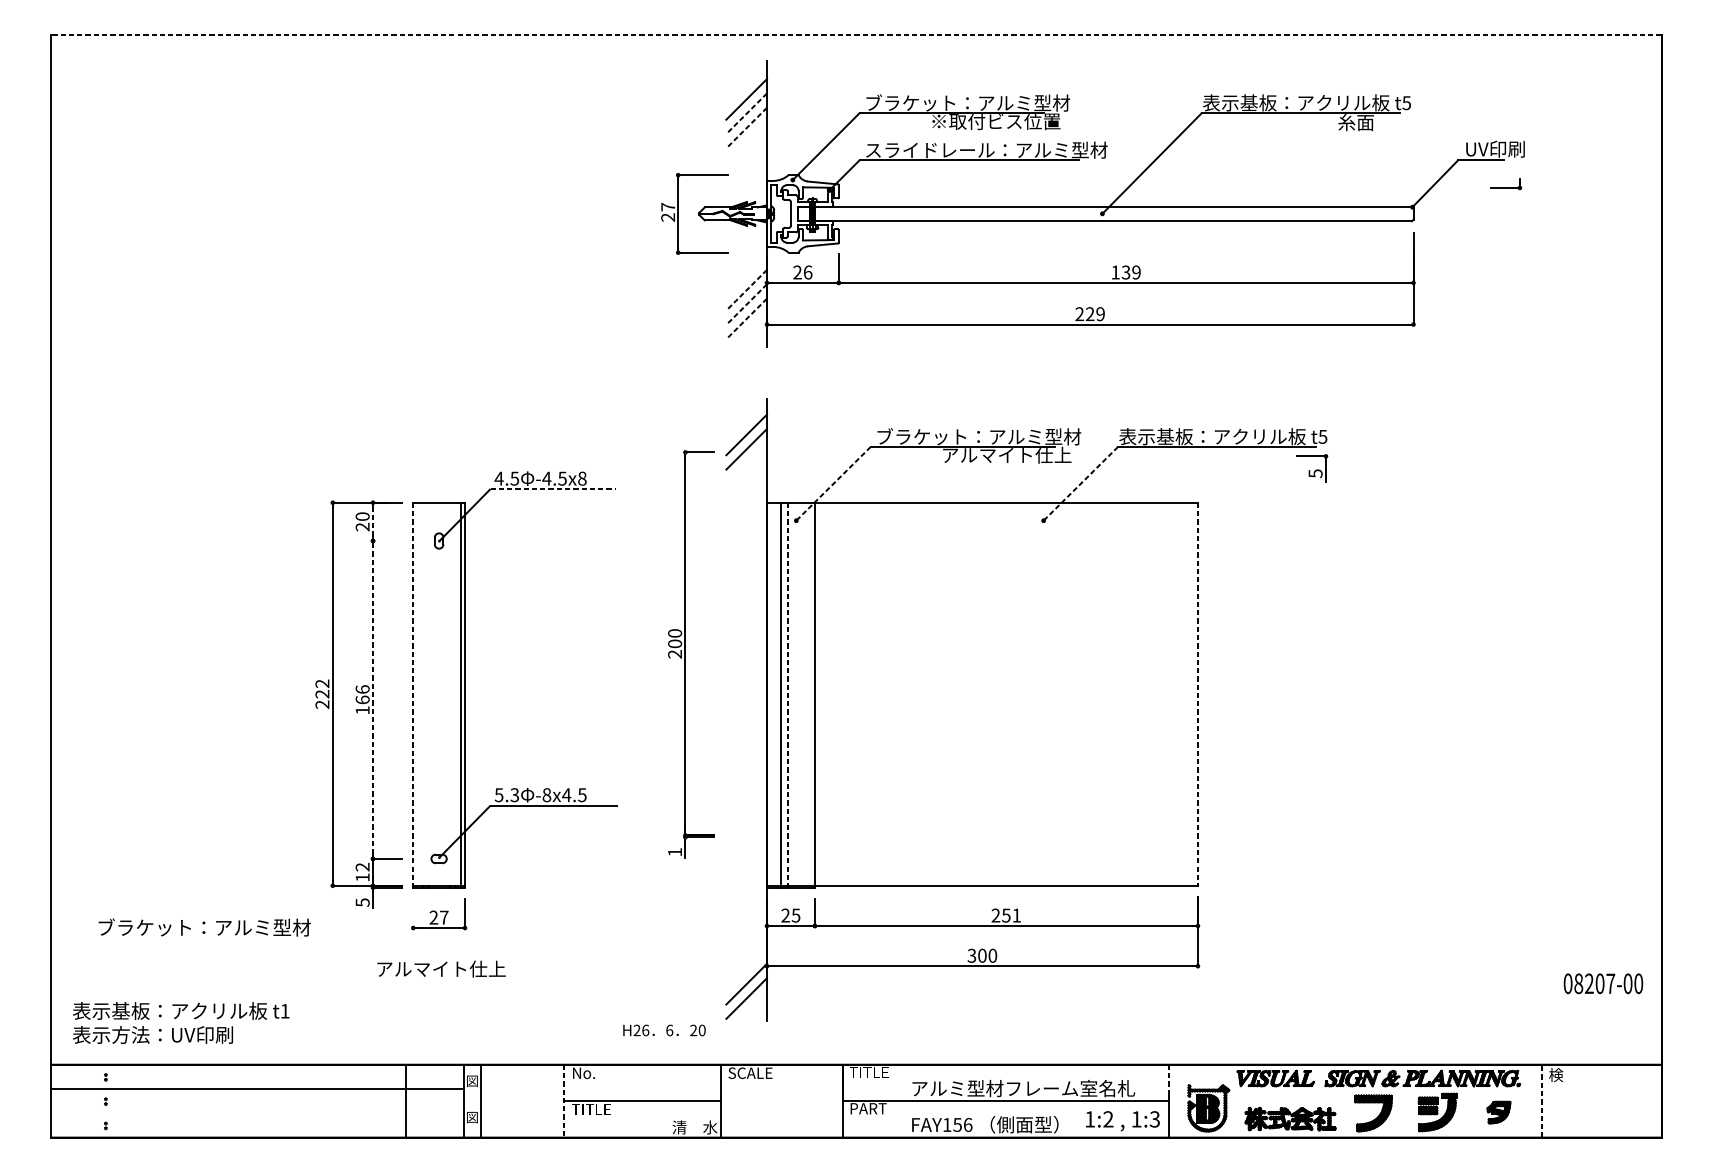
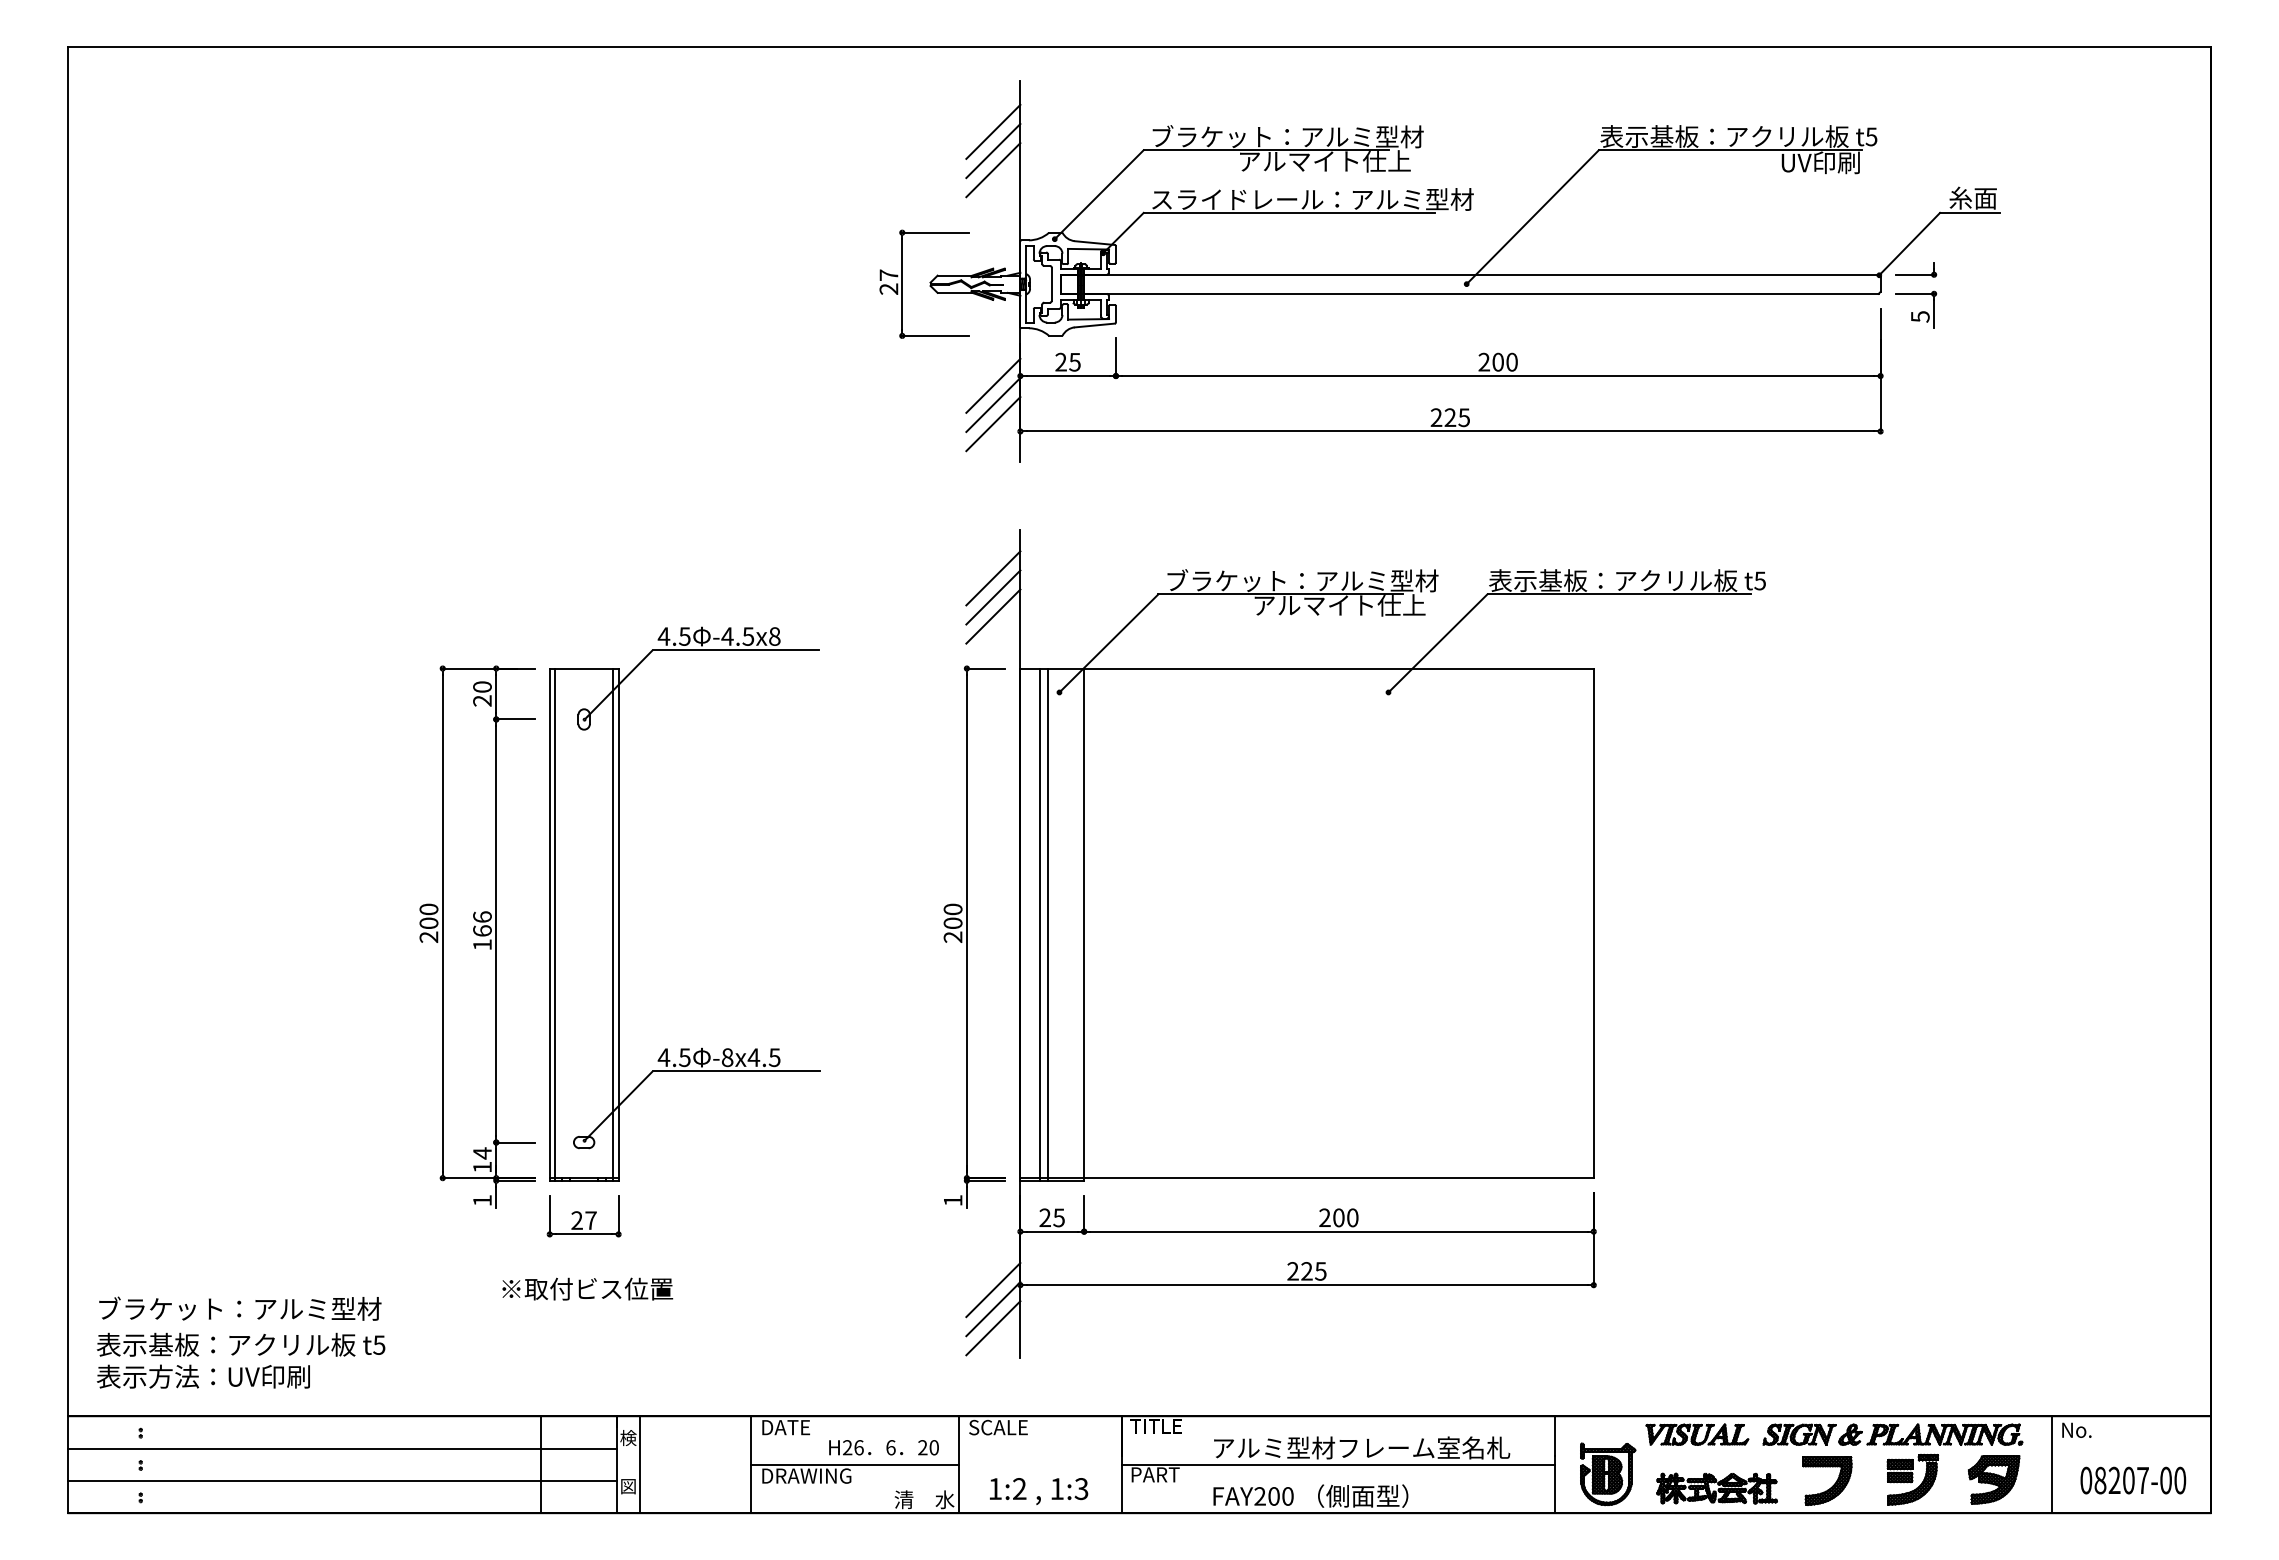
line: (856, 35) -> (1139, 46), dashed -> solid
line: (746, 114) -> (993, 151), dashed -> solid
text: (996, 121) -> (1325, 161), ※取付ビス位置 -> アルマイト仕上
text: (1367, 122) -> (1819, 162), 糸面 -> UV印刷
line: (746, 128) -> (993, 170), dashed -> solid
text: (1494, 148) -> (1988, 197), UV印刷 -> 糸面
part: (1506, 184) -> (1916, 269), moved
text: (807, 271) -> (1074, 361), 26 -> 25
text: (1125, 271) -> (1497, 361), 139 -> 200
line: (746, 290) -> (993, 386), dashed -> solid
line: (746, 305) -> (993, 405), dashed -> solid
text: (1100, 314) -> (1463, 417), 229 -> 225
line: (746, 319) -> (993, 424), dashed -> solid
line: (746, 463) -> (993, 616), added
part: (1312, 468) -> (1916, 309), moved
line: (833, 483) -> (1108, 643), dashed -> solid
line: (1081, 483) -> (1438, 643), dashed -> solid
line: (553, 489) -> (736, 650), dashed -> solid
line: (373, 521) -> (496, 693), dashed -> solid
line: (387, 541) -> (515, 719), added
part: (685, 653) -> (967, 936), moved
text: (322, 689) -> (428, 916), 222 -> 200
line: (413, 694) -> (549, 923), dashed -> solid
line: (1197, 694) -> (1593, 923), dashed -> solid
line: (416, 695) -> (554, 924), added
line: (788, 695) -> (1048, 925), dashed -> solid
line: (373, 699) -> (496, 930), dashed -> solid
text: (506, 795) -> (673, 1057), 5.3 -> 4.5
text: (362, 867) -> (482, 1153), 12 -> 14
text: (362, 902) -> (482, 1200), 5 -> 1
line: (413, 913) -> (549, 1215), added
text: (1011, 915) -> (1345, 1217), 251 -> 200
text: (204, 927) -> (240, 1308), moved
text: (982, 955) -> (1306, 1271), 300 -> 225
text: (441, 968) -> (587, 1288), アルマイト仕上 -> ※取付ビス位置
line: (746, 970) -> (993, 1290), added
text: (1603, 983) -> (2133, 1480), moved
text: (285, 1010) -> (379, 1344), t1 -> t5
text: (664, 1030) -> (883, 1447), moved
text: (591, 1073) -> (787, 1427), No. -> DATE
text: (1560, 1074) -> (2076, 1429), 検 -> No.
line: (1169, 1079) -> (1555, 1436), dashed -> solid
text: (472, 1081) -> (628, 1438), 図 -> 検
line: (1542, 1100) -> (2052, 1464), dashed -> solid
line: (564, 1101) -> (750, 1465), dashed -> solid
text: (606, 1109) -> (806, 1475), TITLE -> DRAWING
line: (257, 1112) -> (342, 1480), added
part: (1499, 1112) -> (1994, 1479), size x1.67
text: (1123, 1121) -> (1039, 1491), moved
text: (957, 1125) -> (1273, 1496), FAY156 -> FAY200

